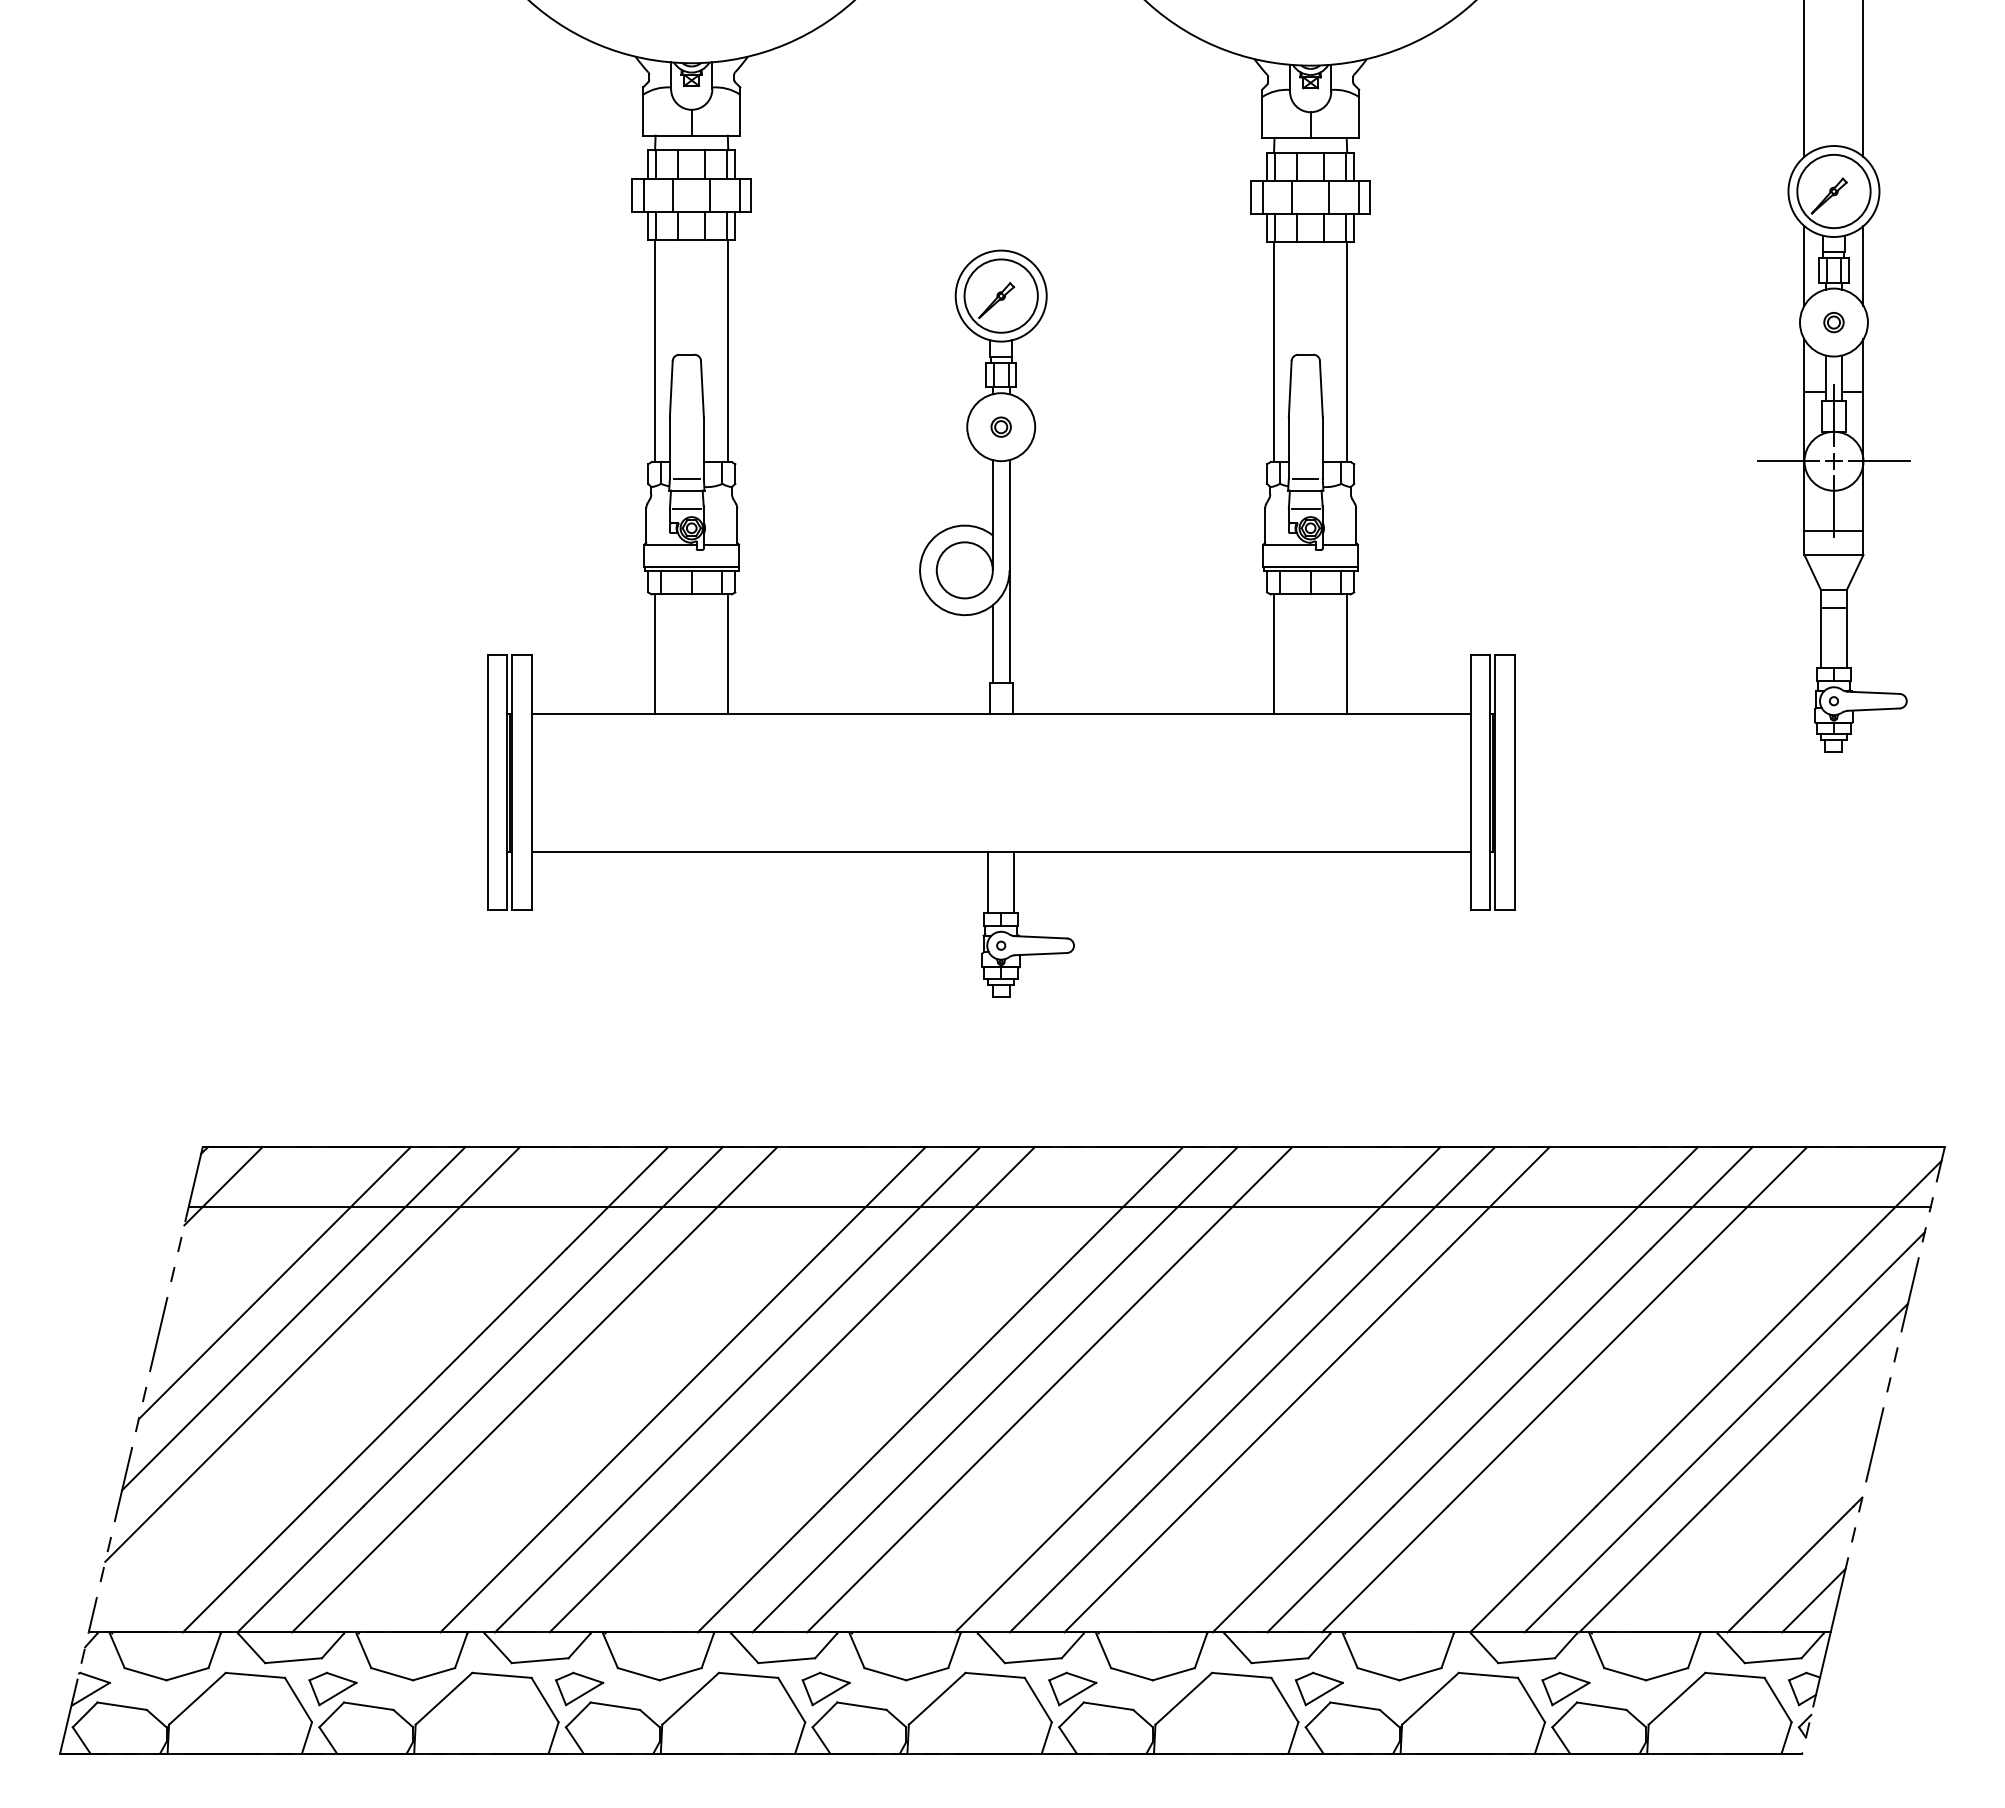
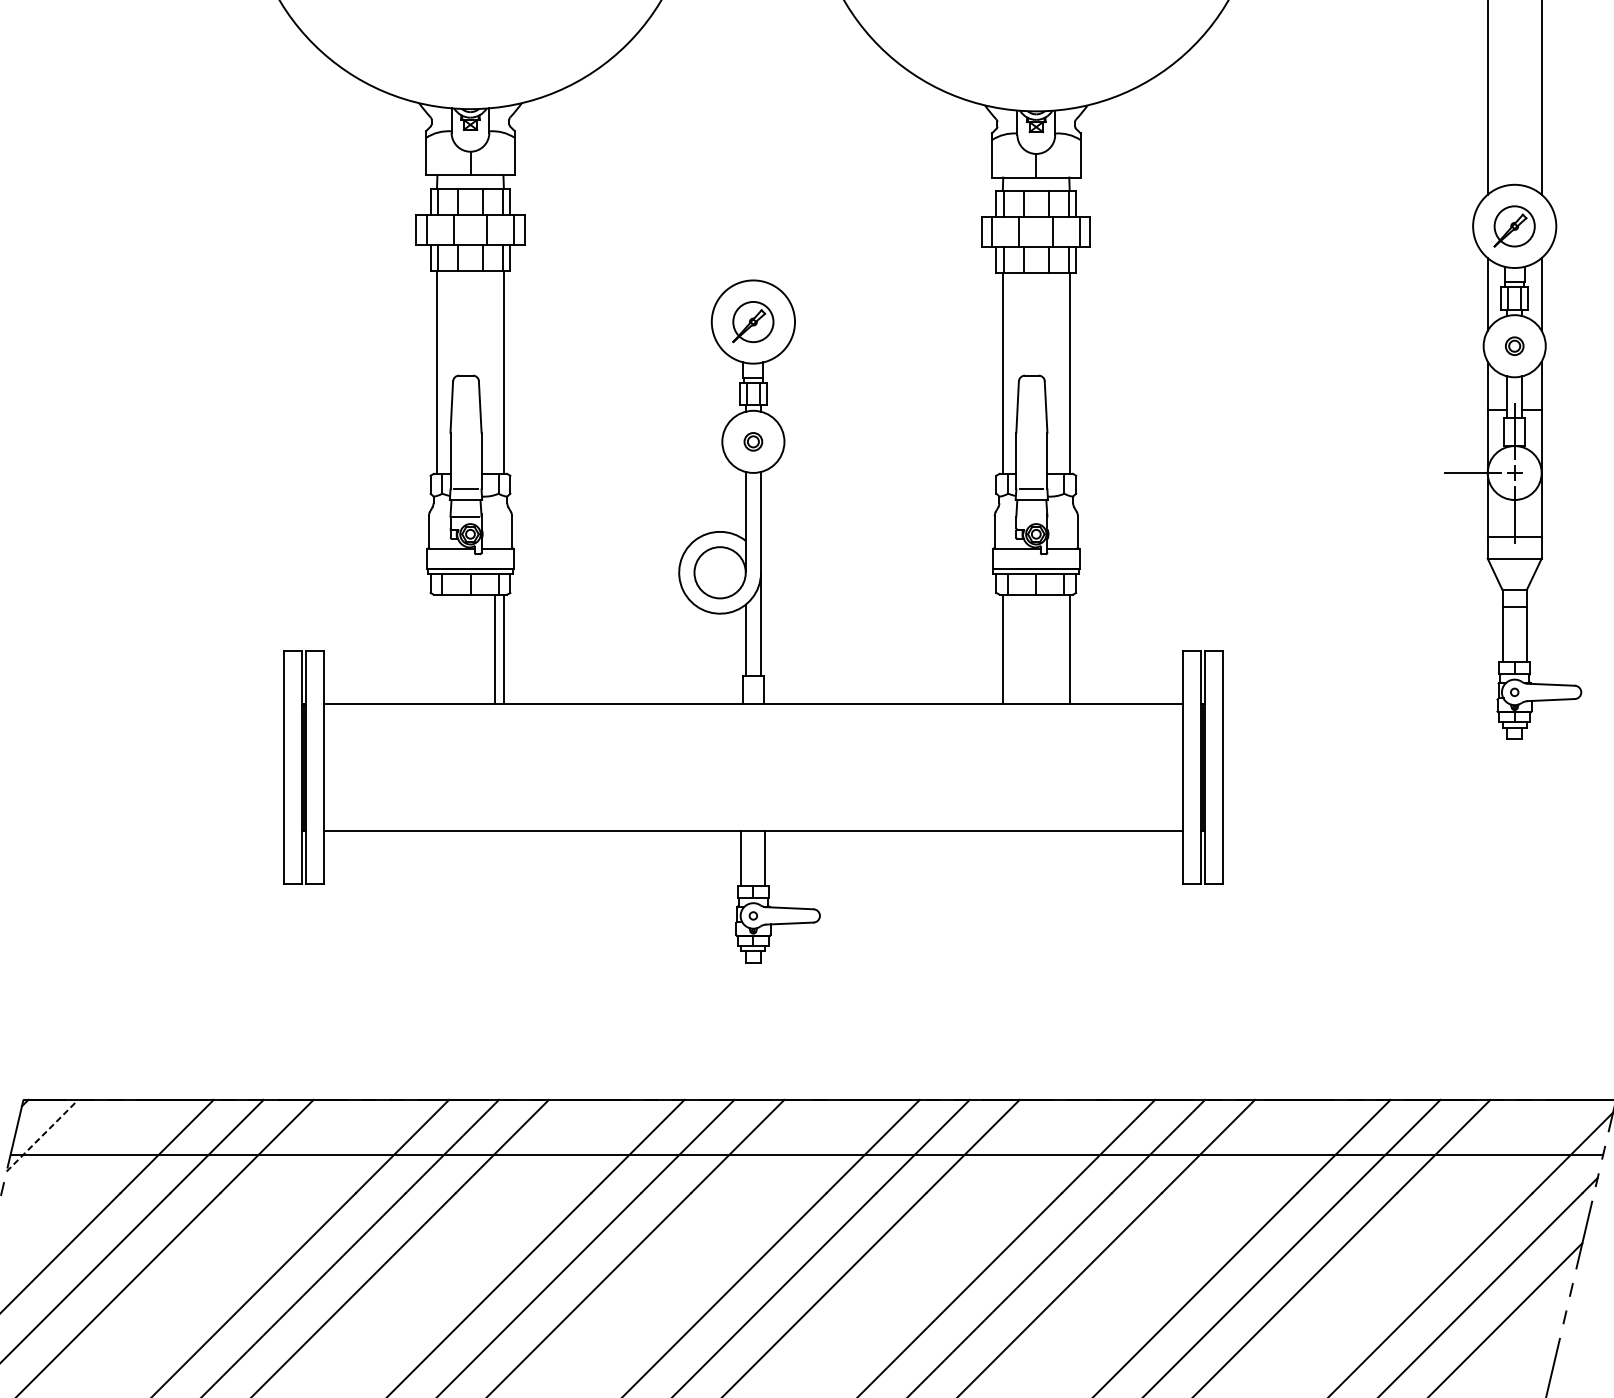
circle: (1833, 191) -> (1514, 226), size x0.6
circle: (1000, 295) -> (752, 321), size x0.6
line: (1879, 461) -> (1556, 473), removed
line: (1305, 508) -> (1031, 516), removed
line: (654, 653) -> (494, 648), moved
line: (223, 1185) -> (42, 1135), solid -> dashed

